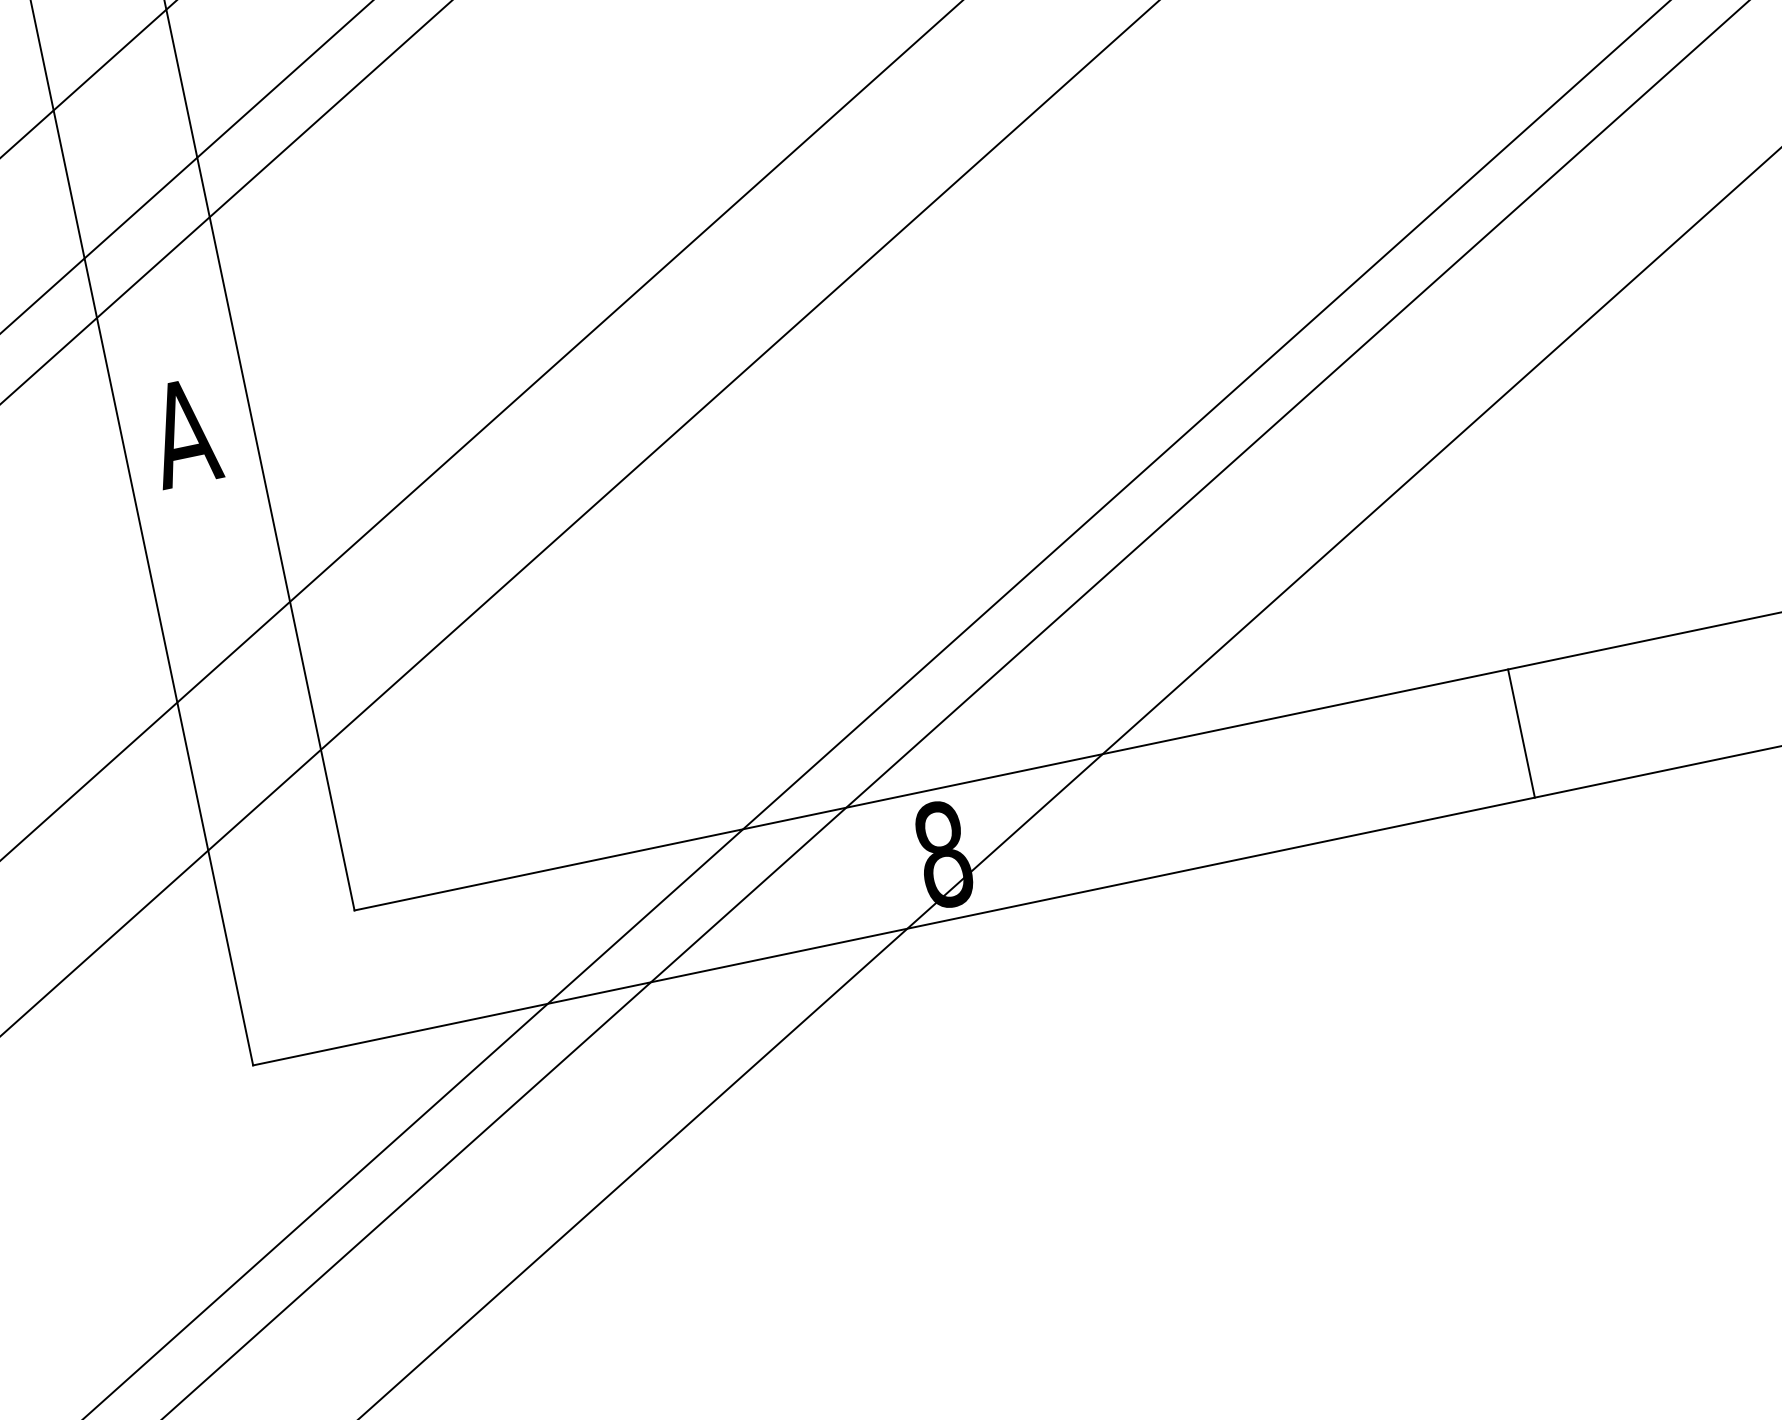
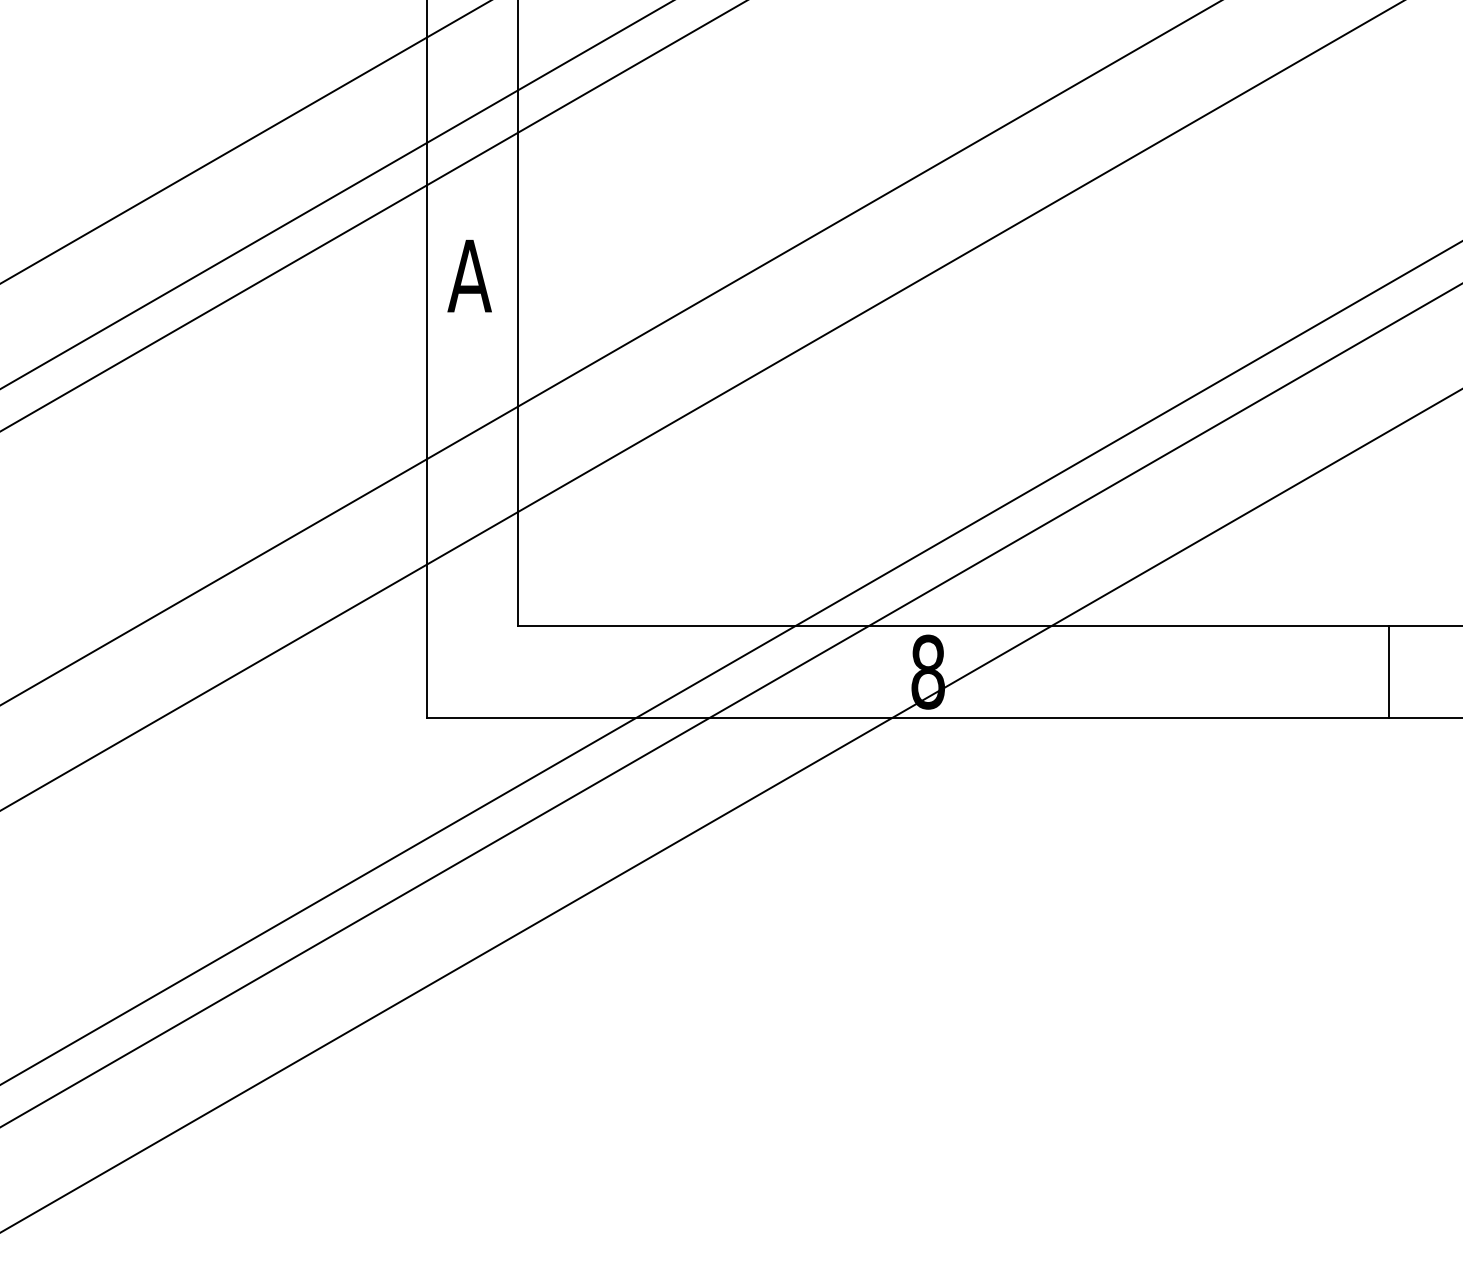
line: (1520, 732) -> (1388, 671), moved

